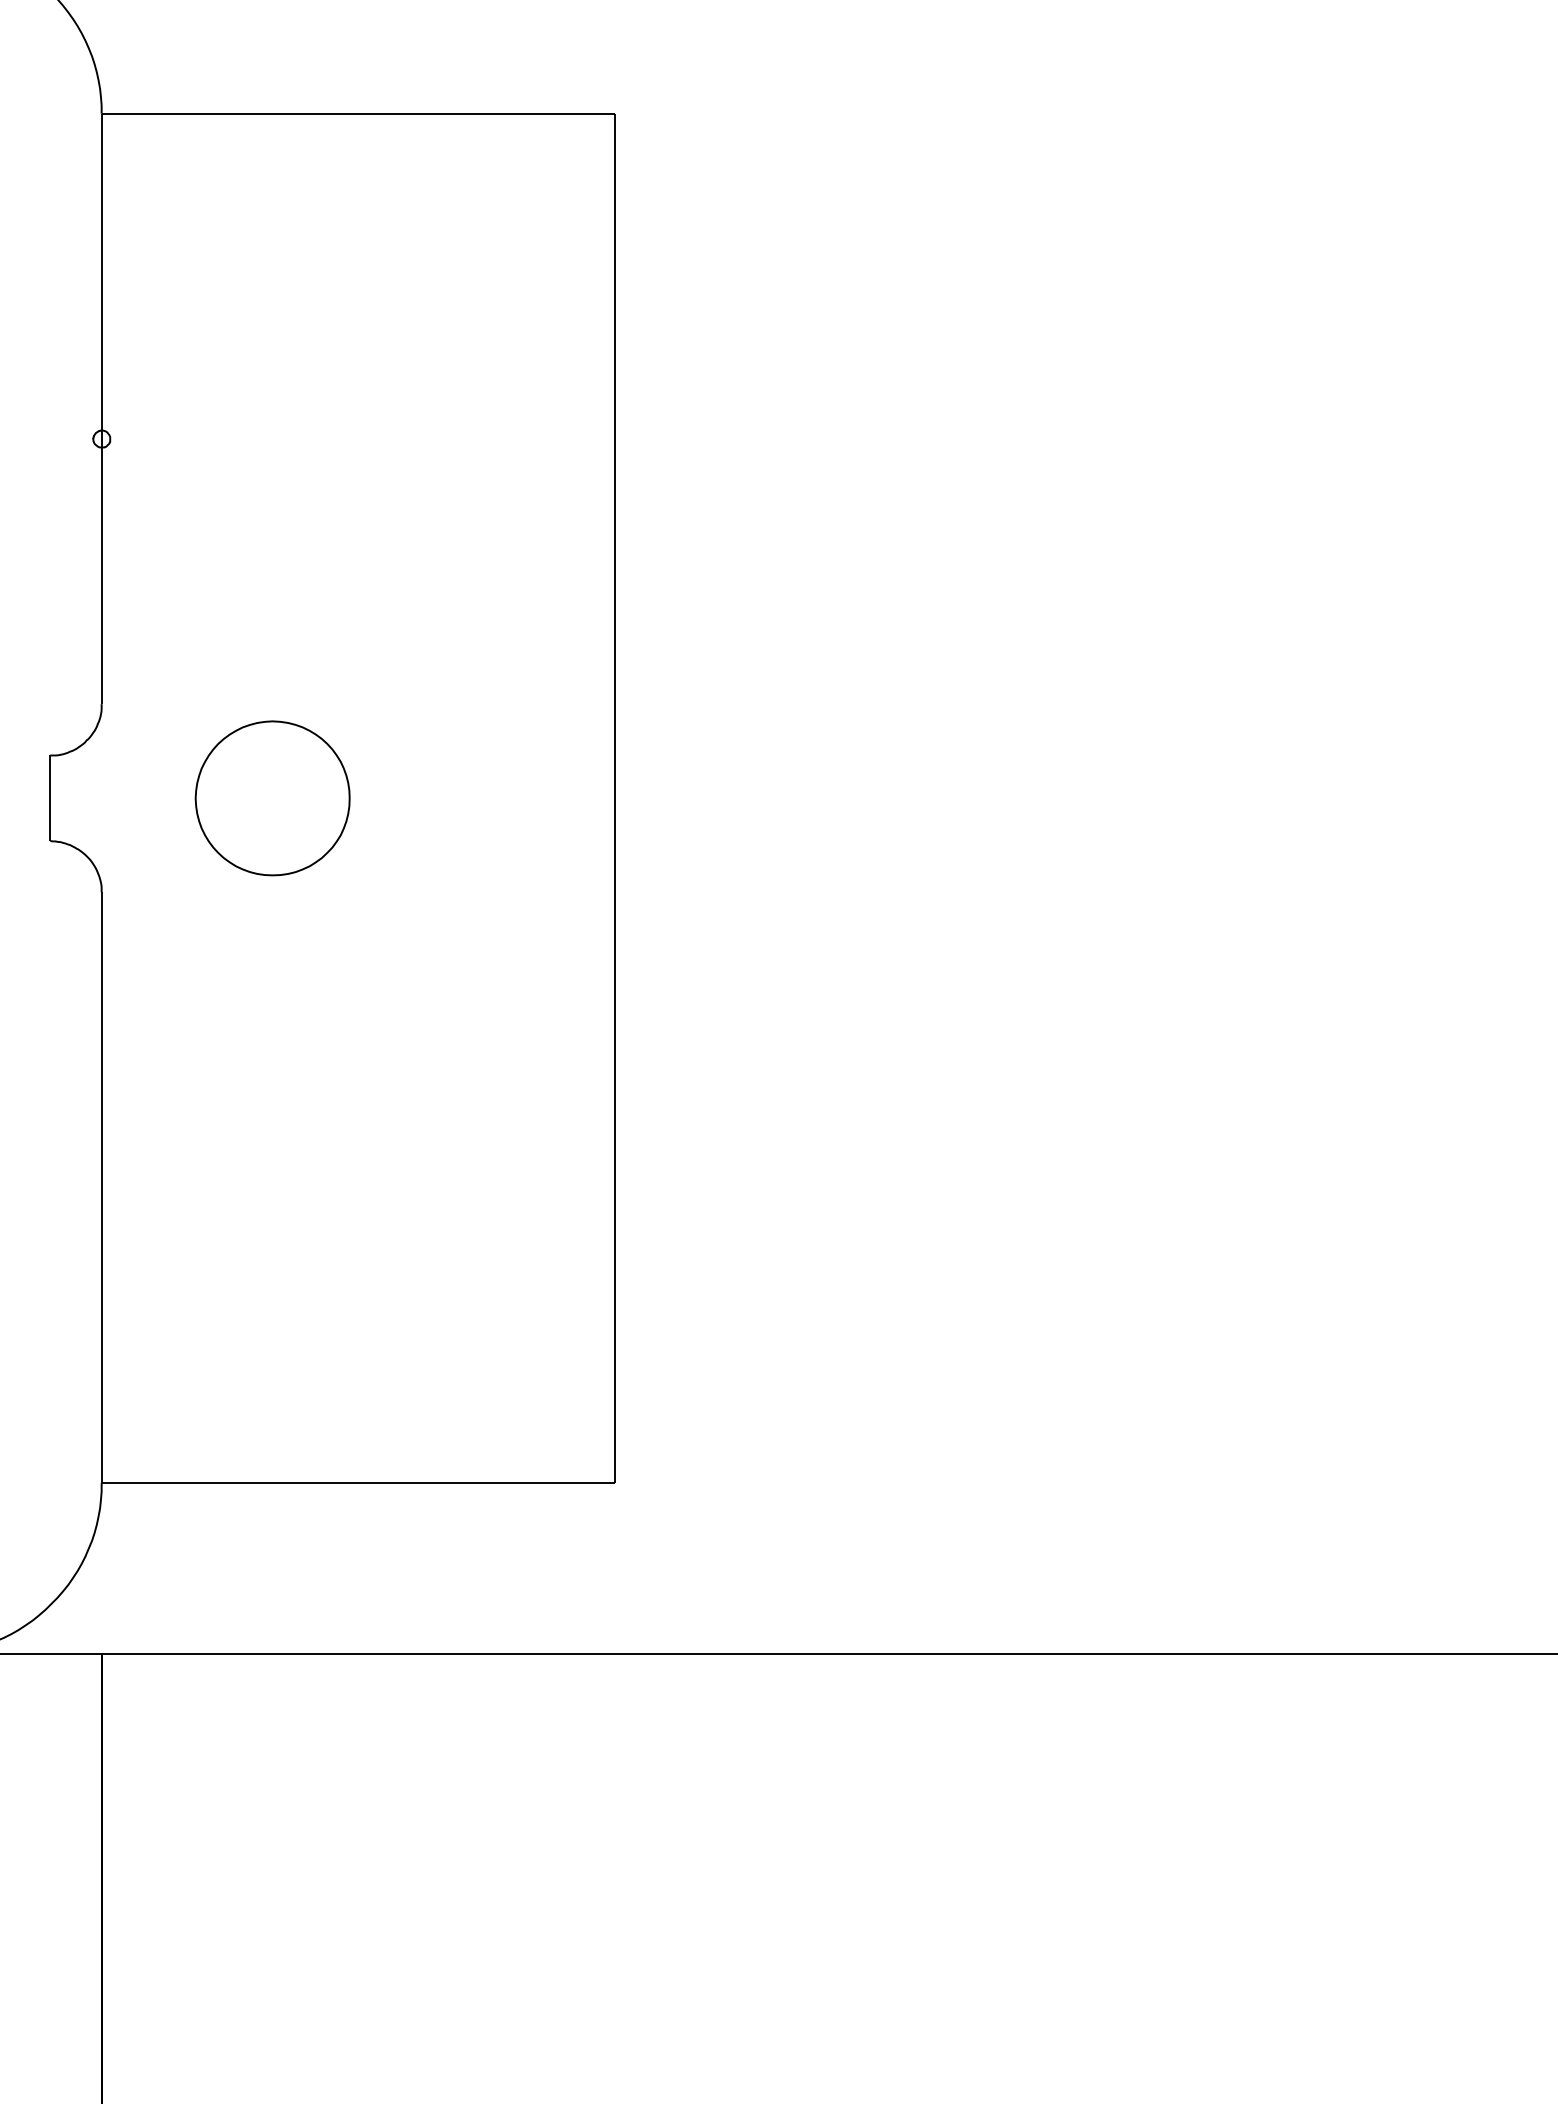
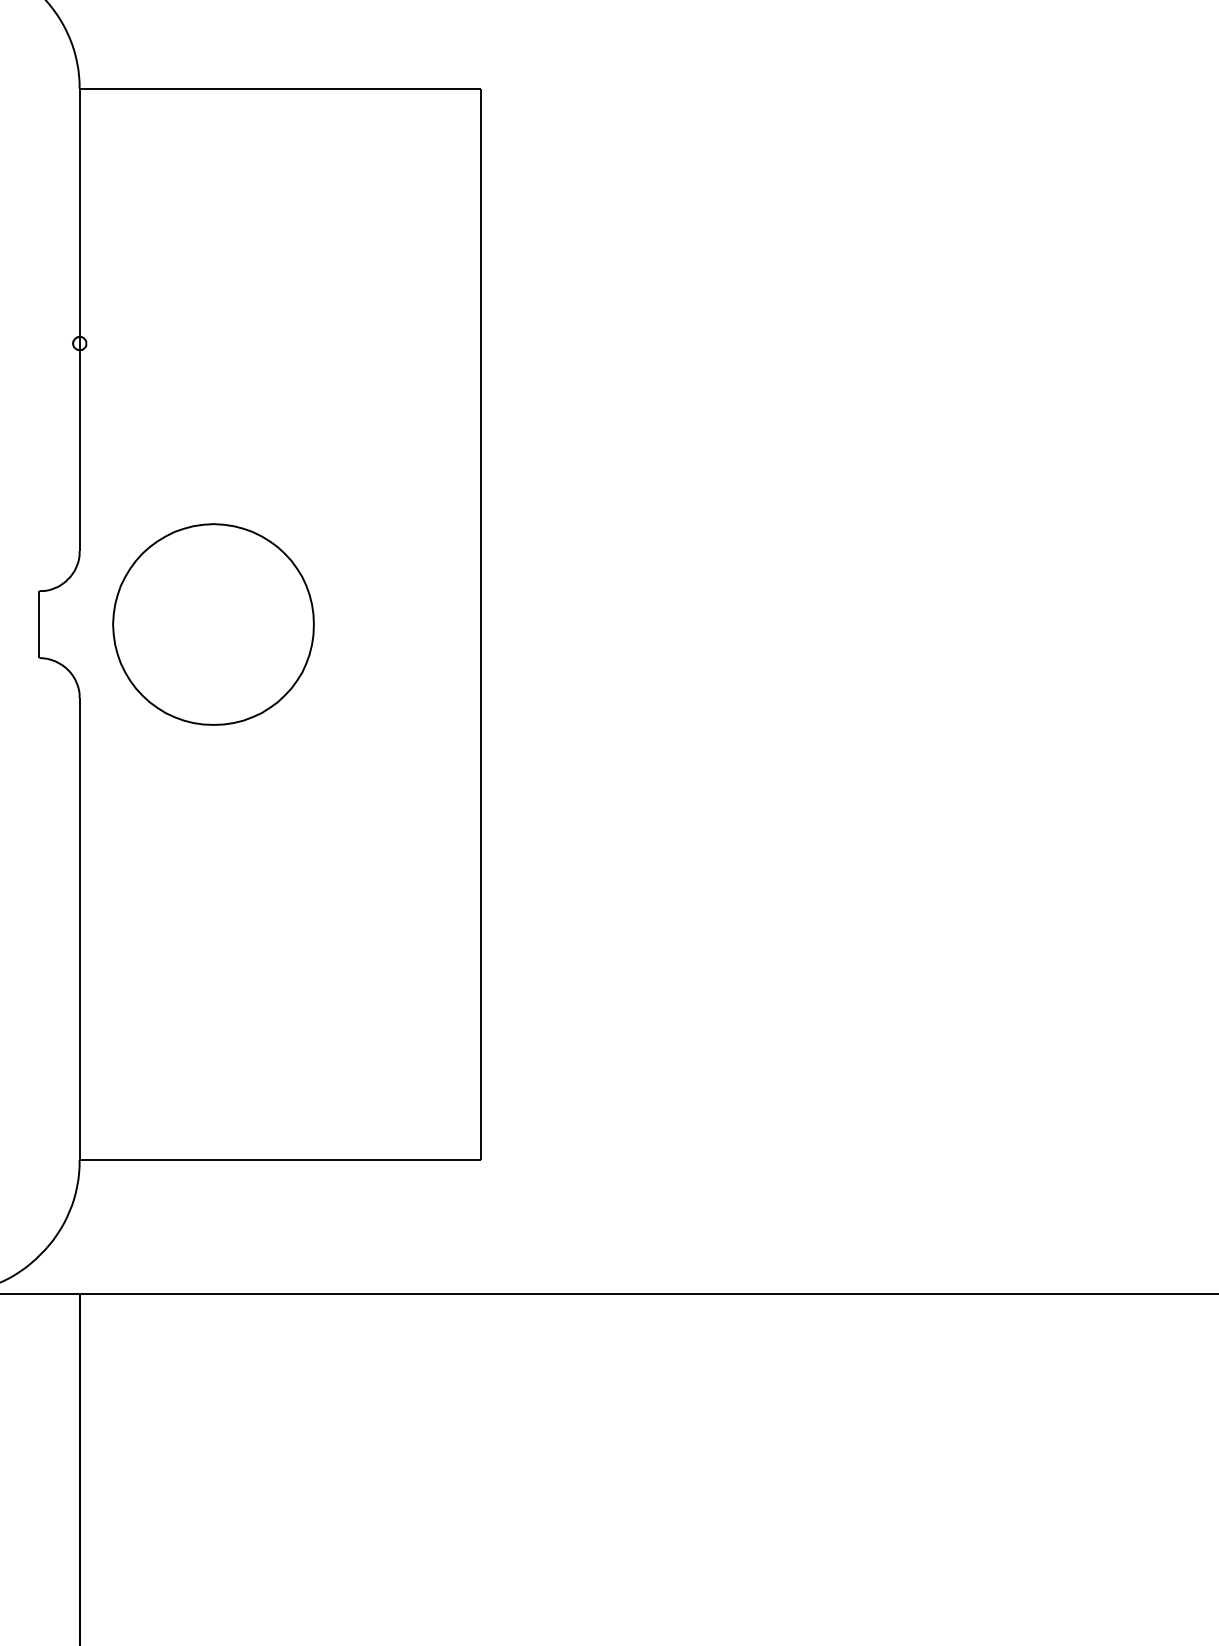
part: (272, 798) -> (213, 624), size x1.67

